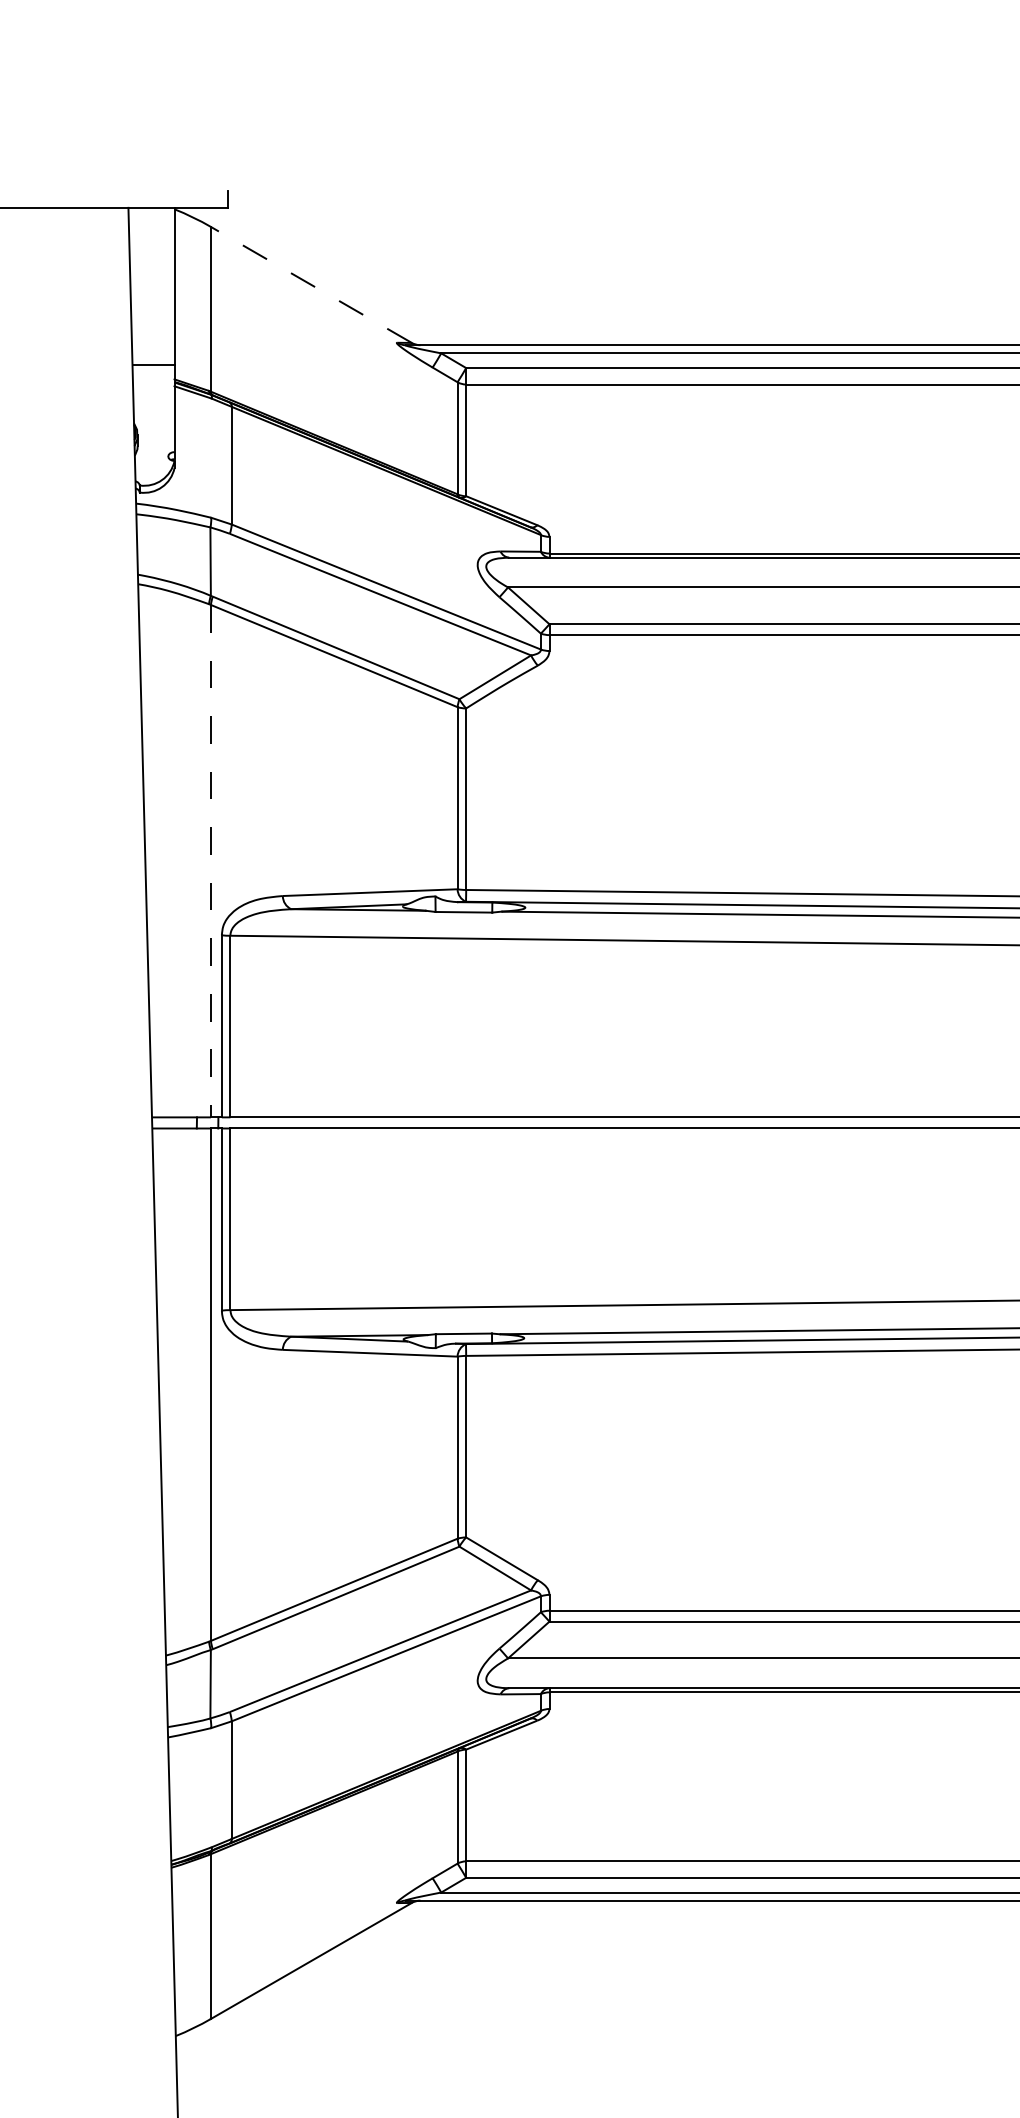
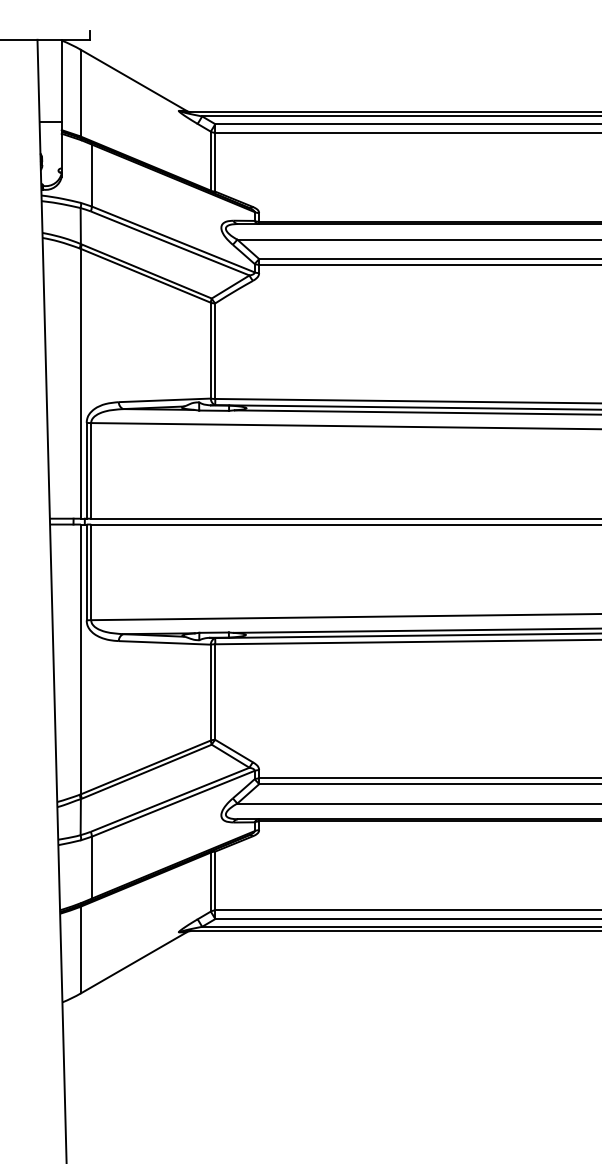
line: (310, 285) -> (133, 80), dashed -> solid
line: (210, 860) -> (80, 383), dashed -> solid

